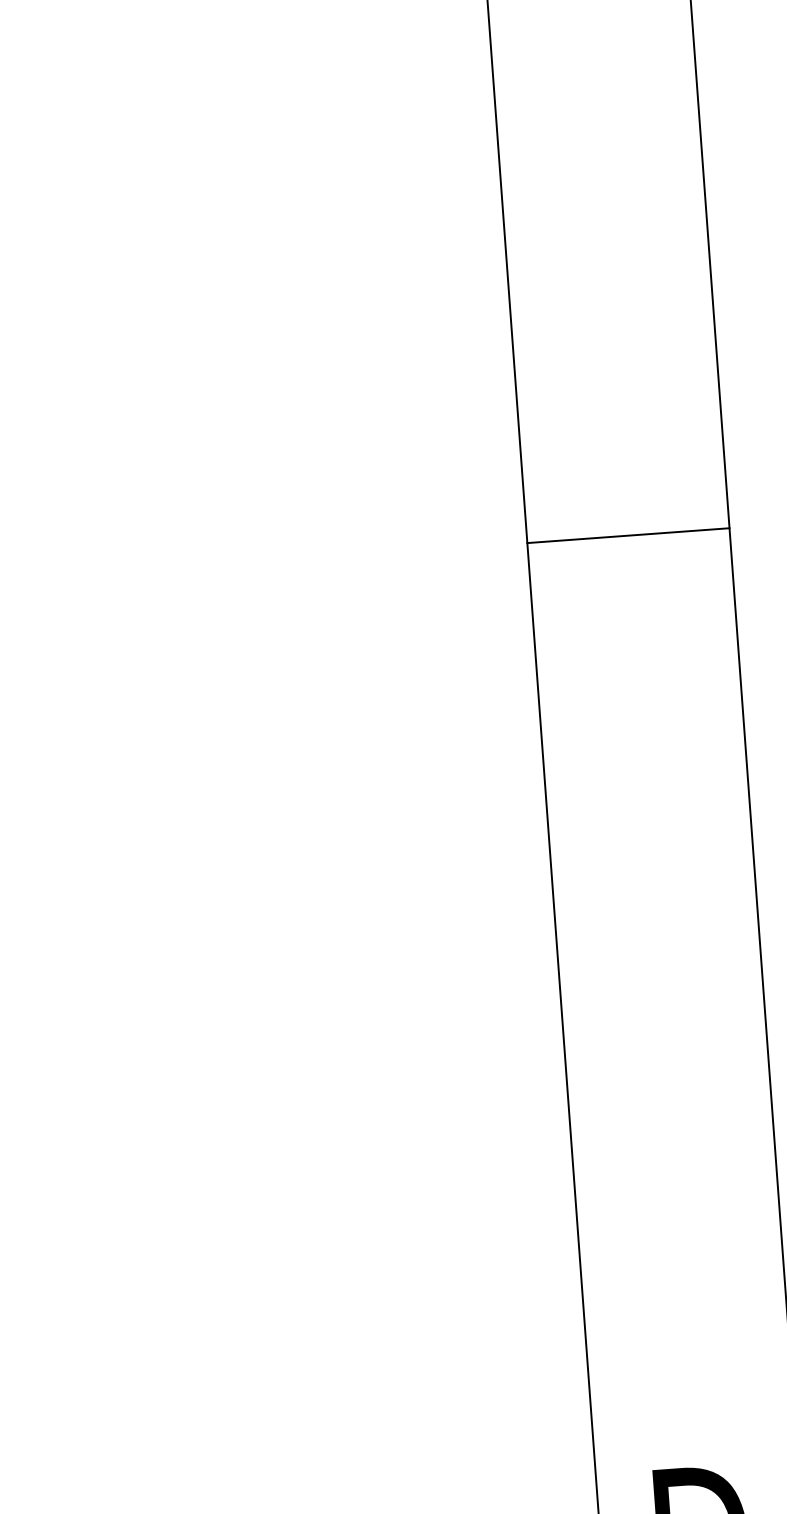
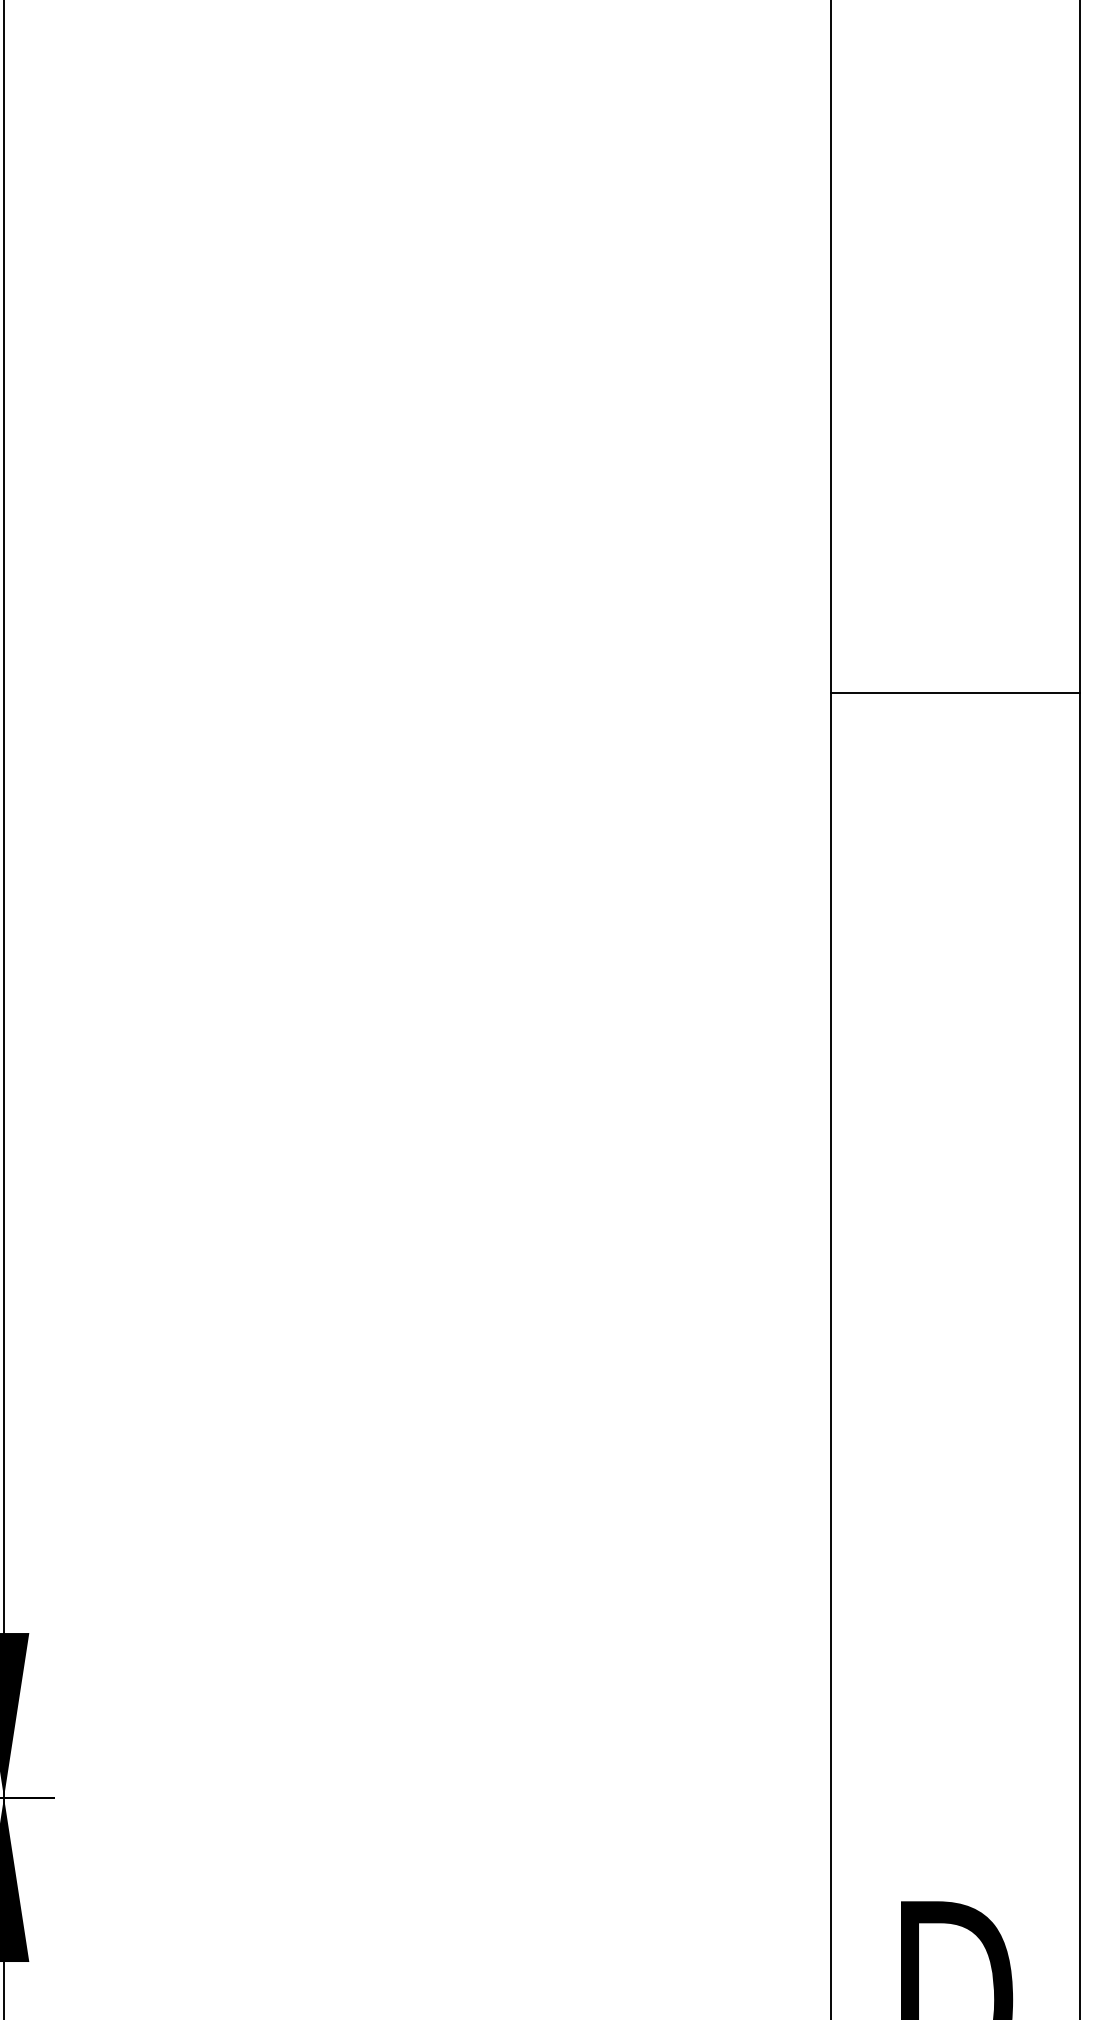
line: (628, 535) -> (955, 692), moved

